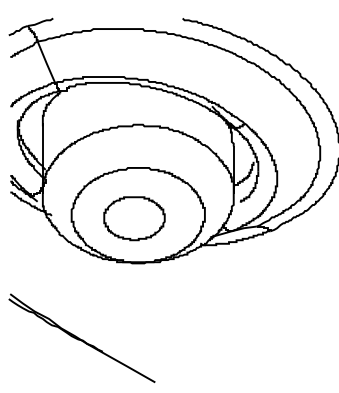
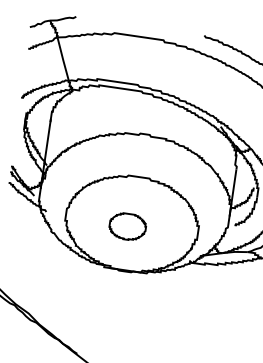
part: (134, 218) -> (127, 226), size x0.6

